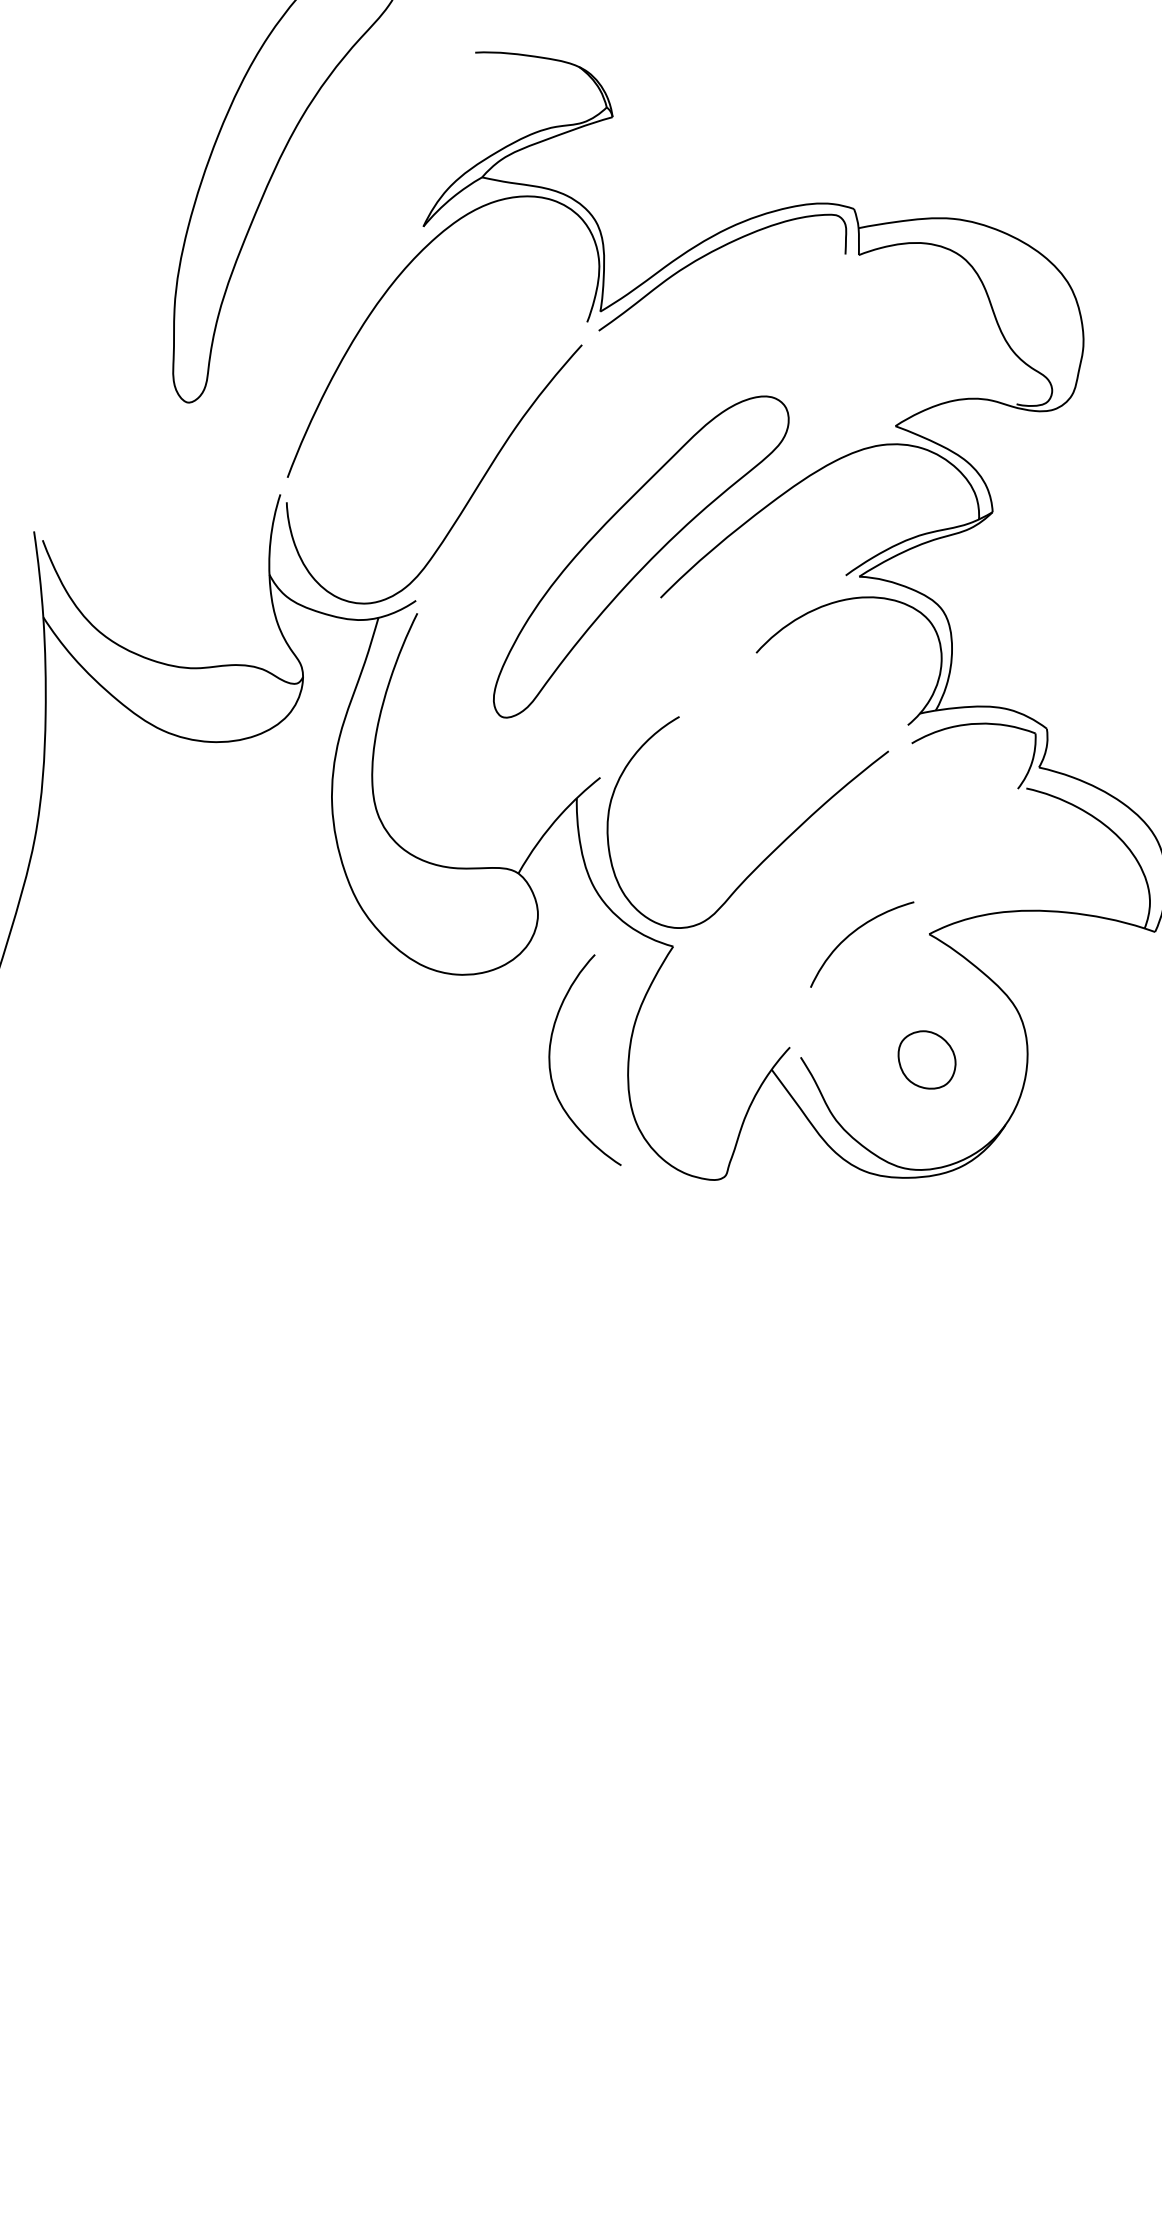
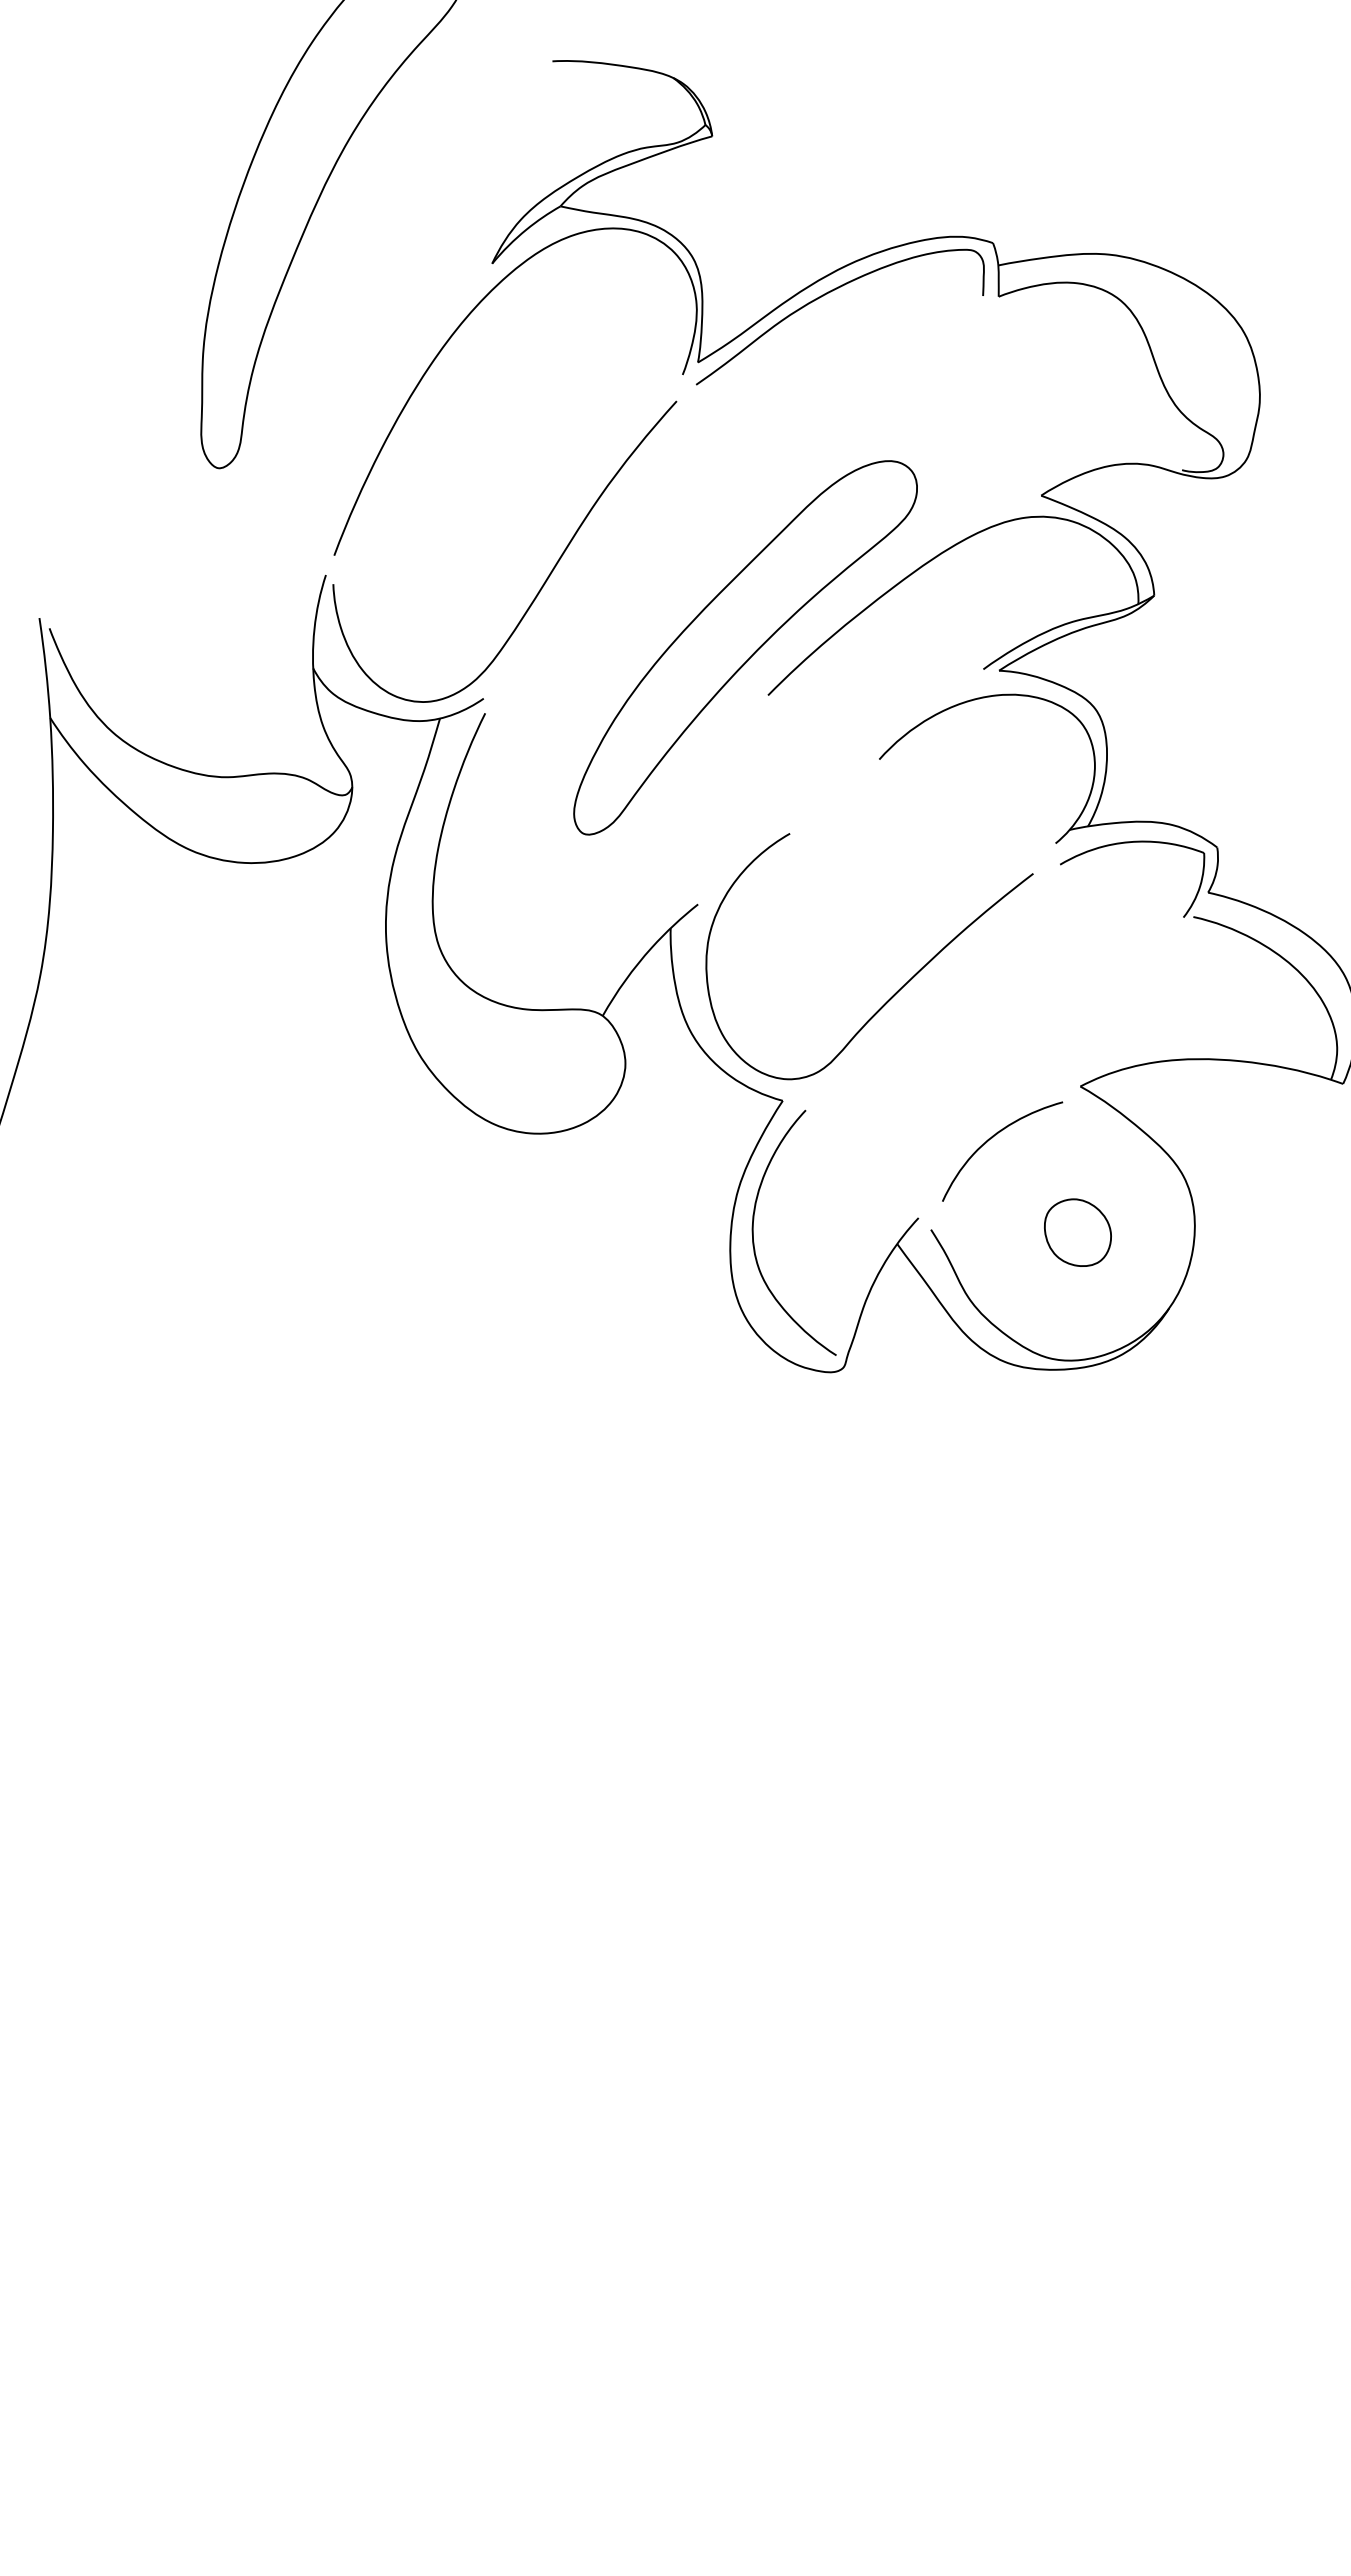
curve: (853, 933) -> (992, 1138), moved
curve: (550, 1059) -> (753, 1232), moved

